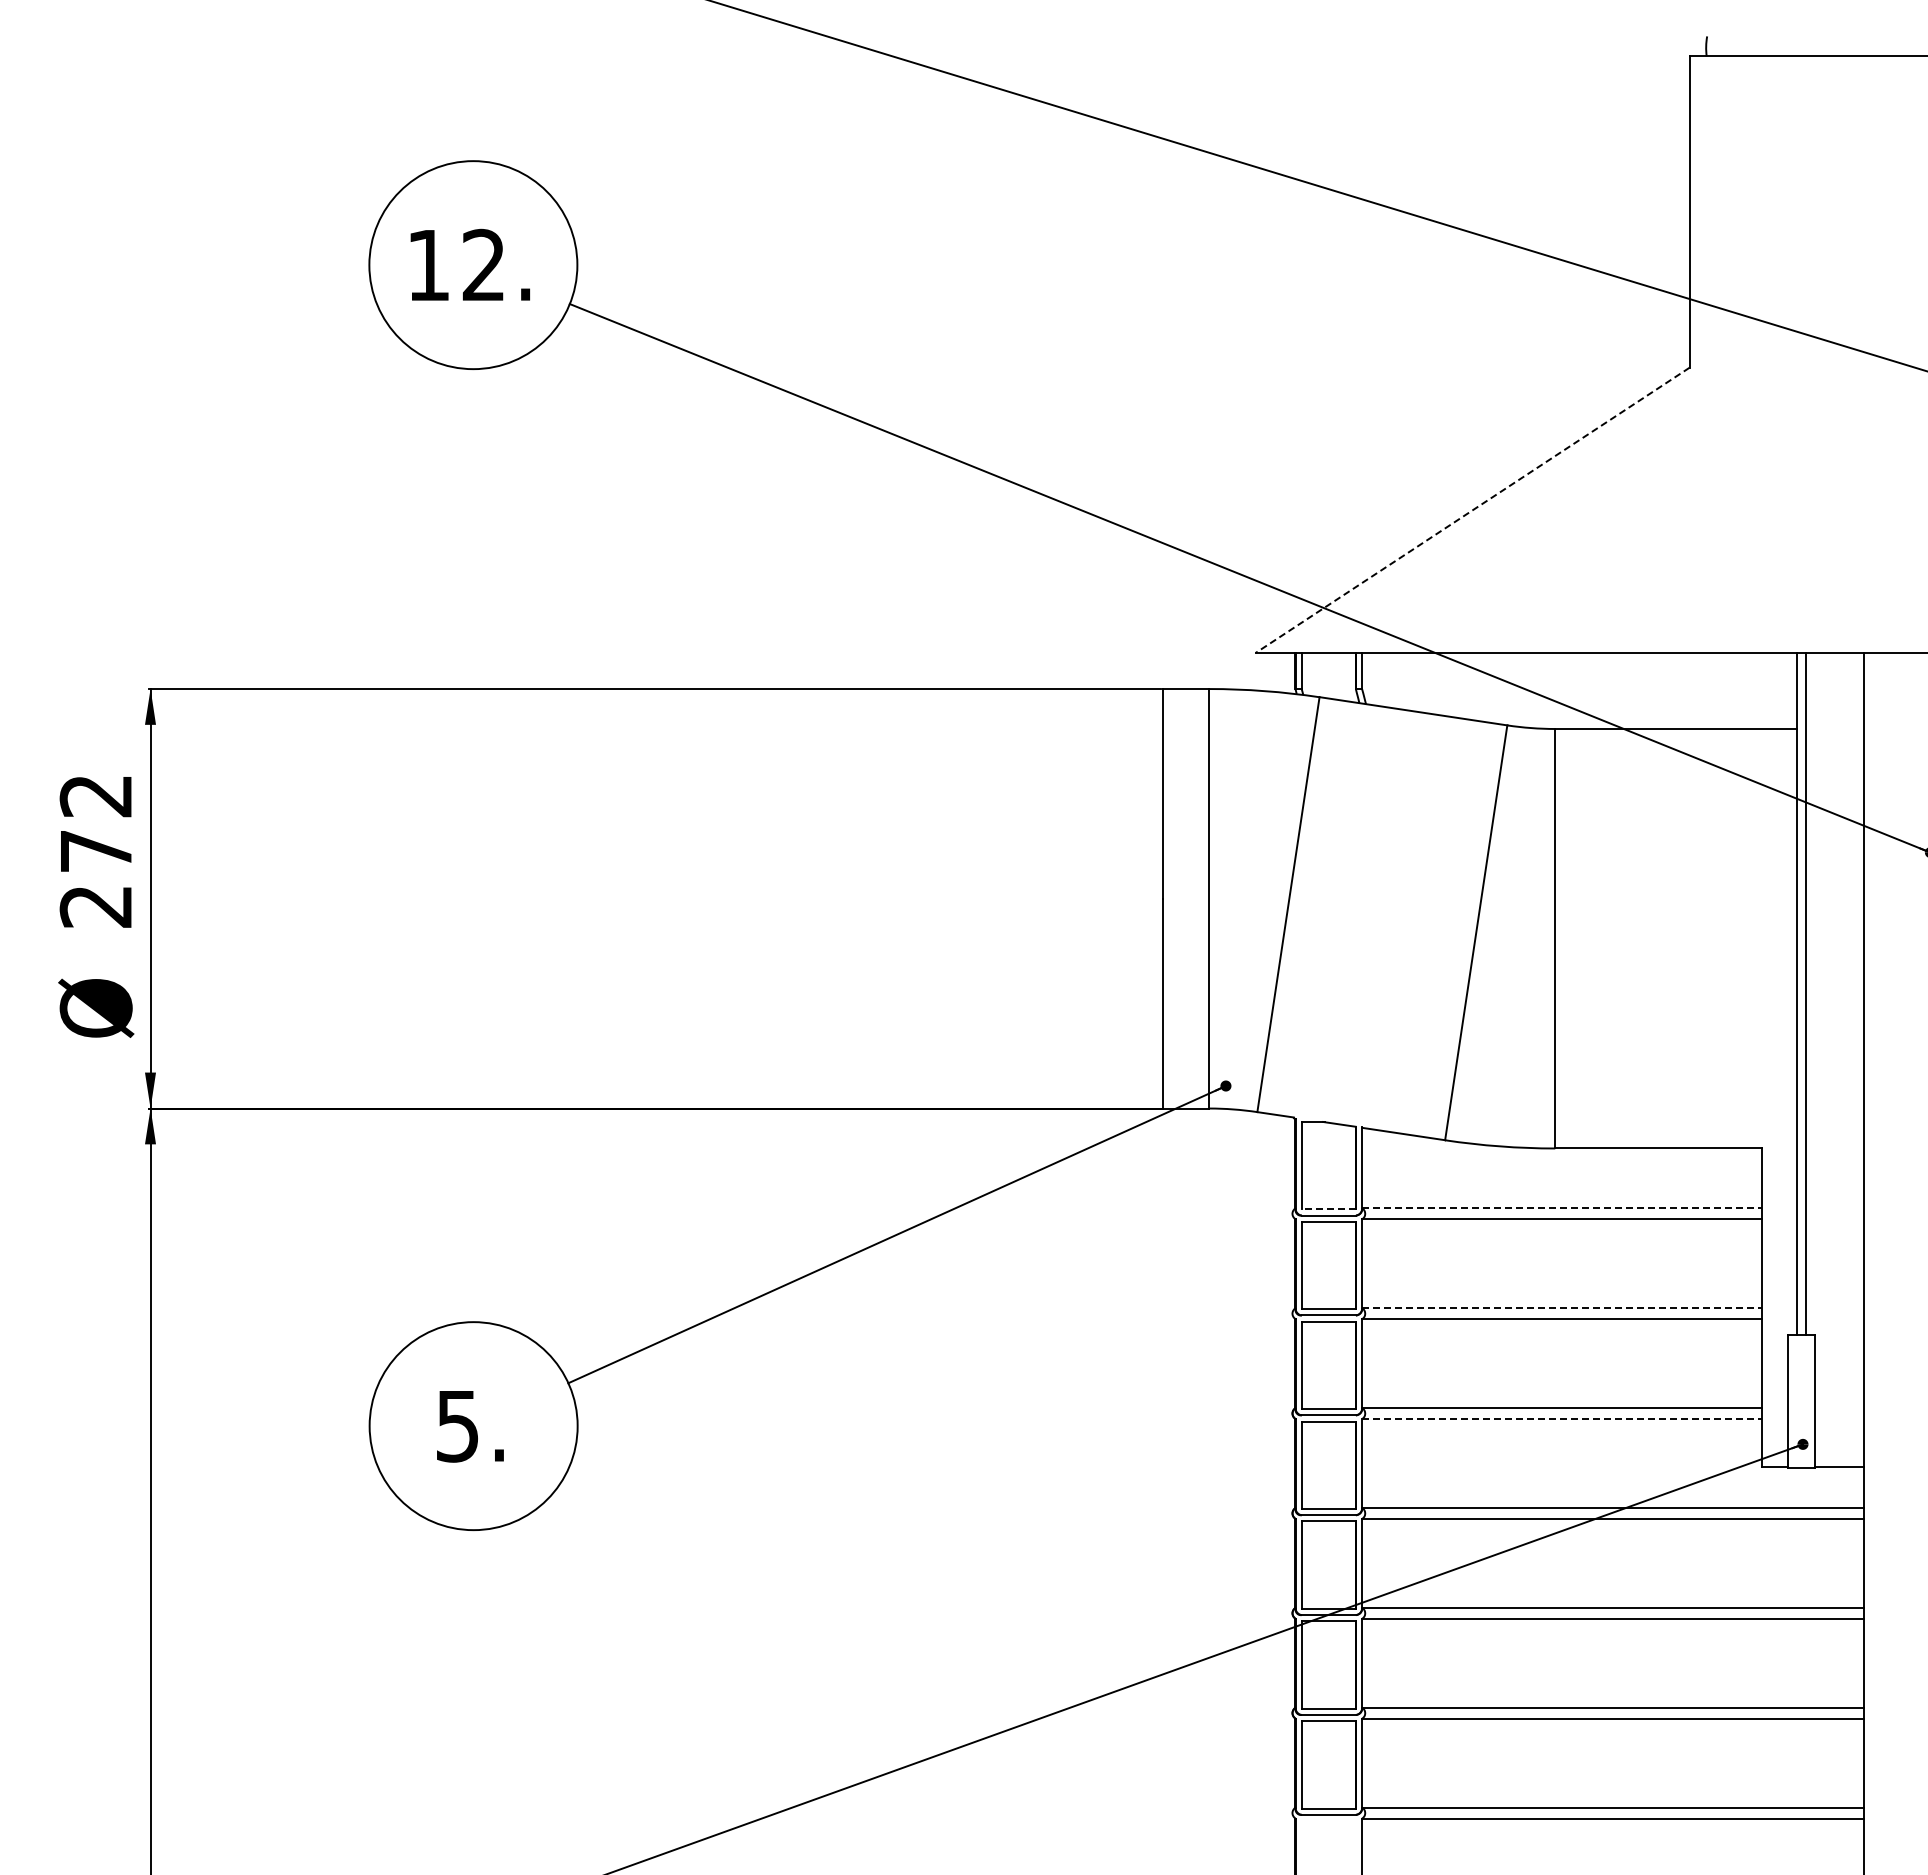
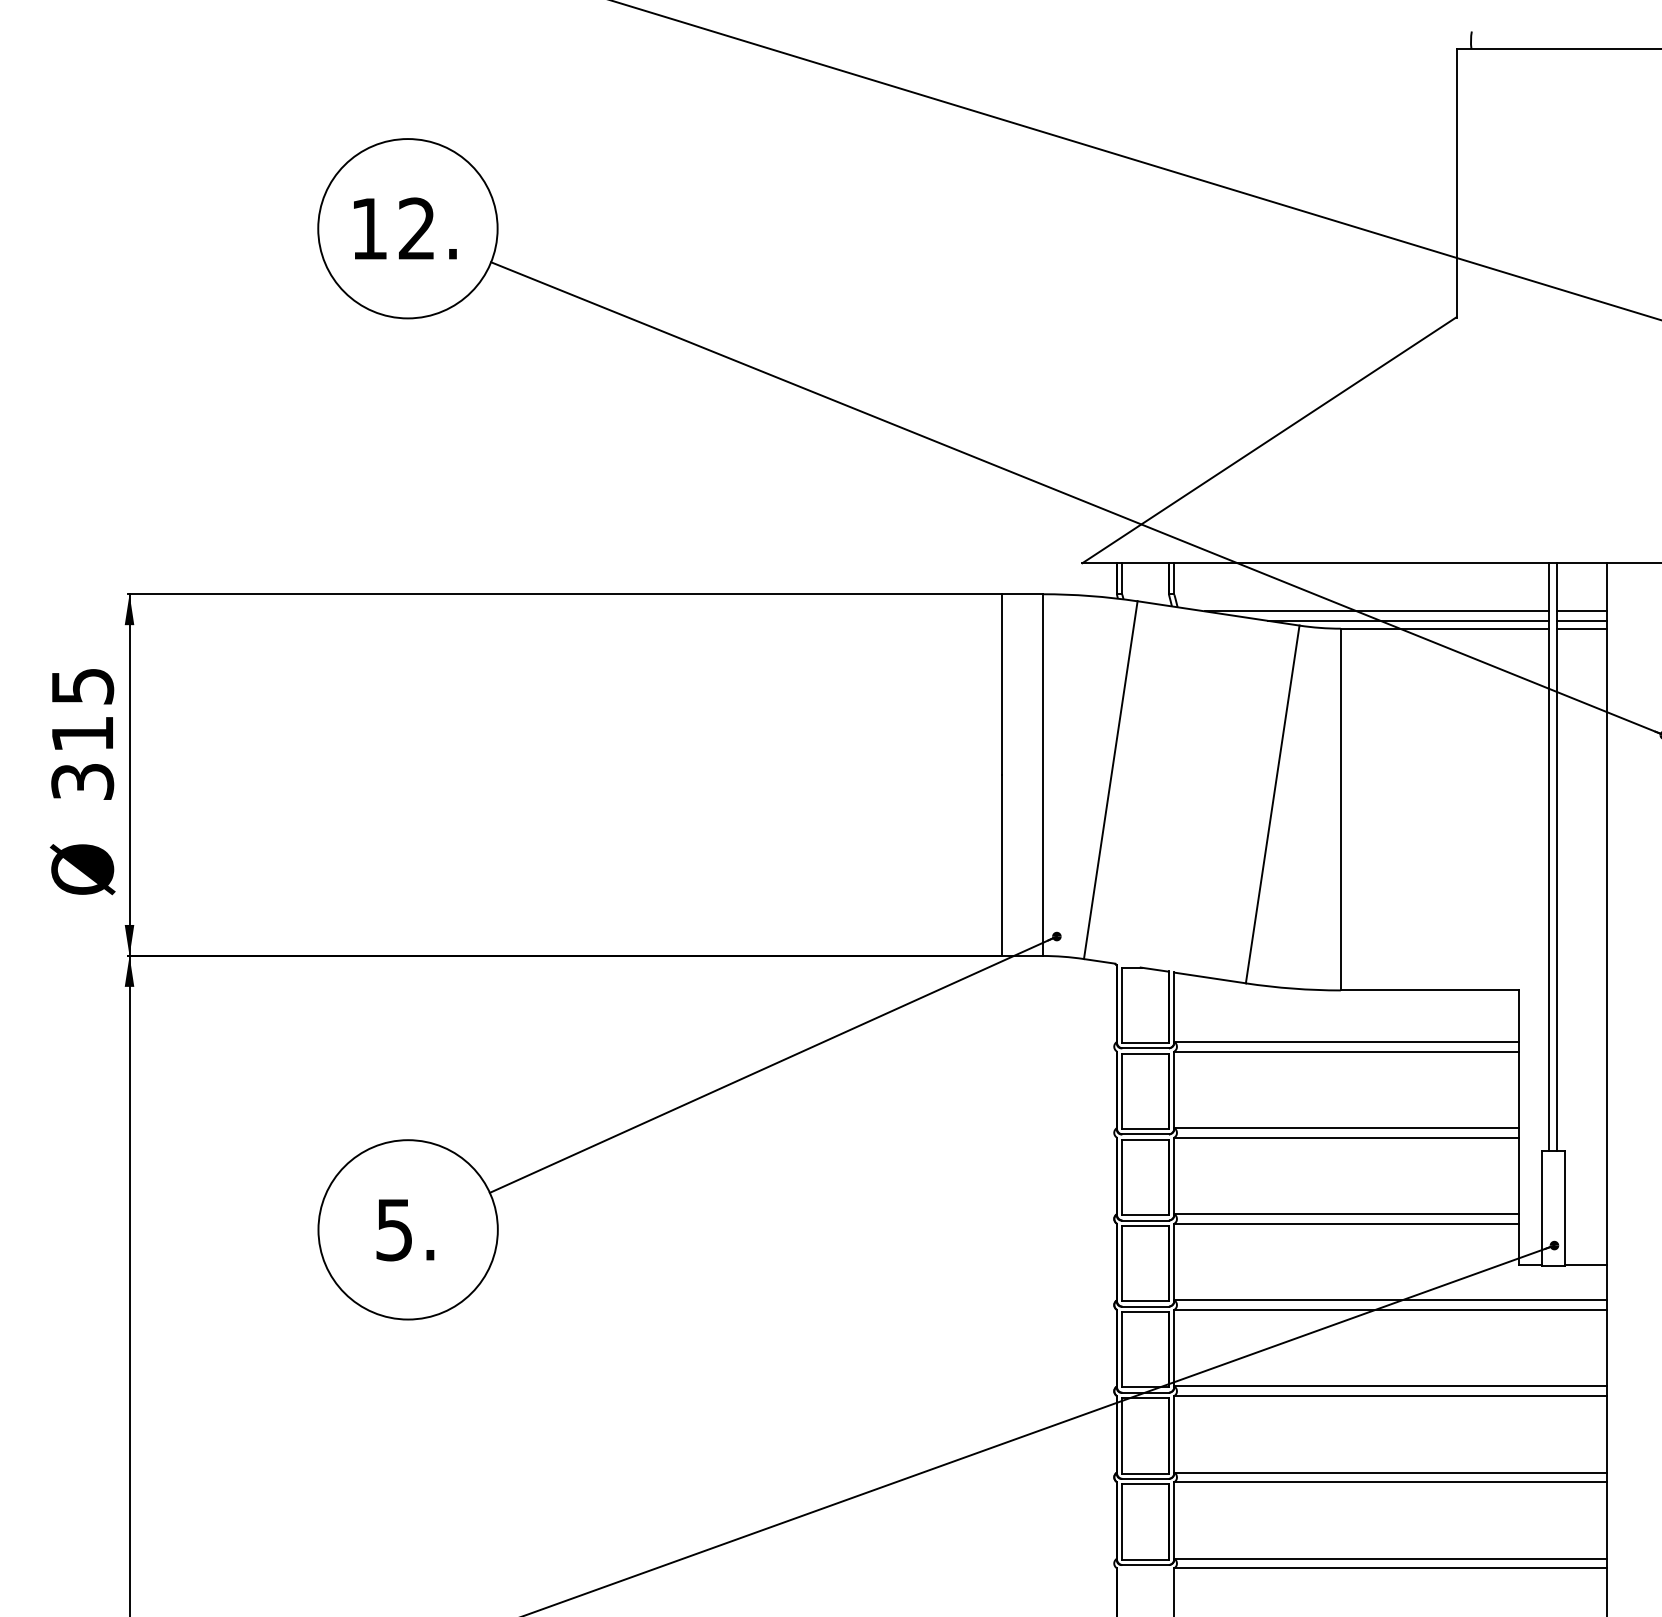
line: (1472, 510) -> (1269, 440), dashed -> solid
line: (1597, 708) -> (1377, 611), added
line: (1835, 708) -> (1582, 611), added
line: (1633, 719) -> (1408, 620), added
line: (1835, 719) -> (1582, 620), added
line: (1835, 728) -> (1582, 628), added
text: (95, 851) -> (82, 734), 272 -> 315
line: (1562, 1208) -> (1347, 1042), dashed -> solid
line: (1328, 1209) -> (1145, 1043), dashed -> solid
line: (1562, 1308) -> (1347, 1128), dashed -> solid
line: (1562, 1419) -> (1347, 1224), dashed -> solid

